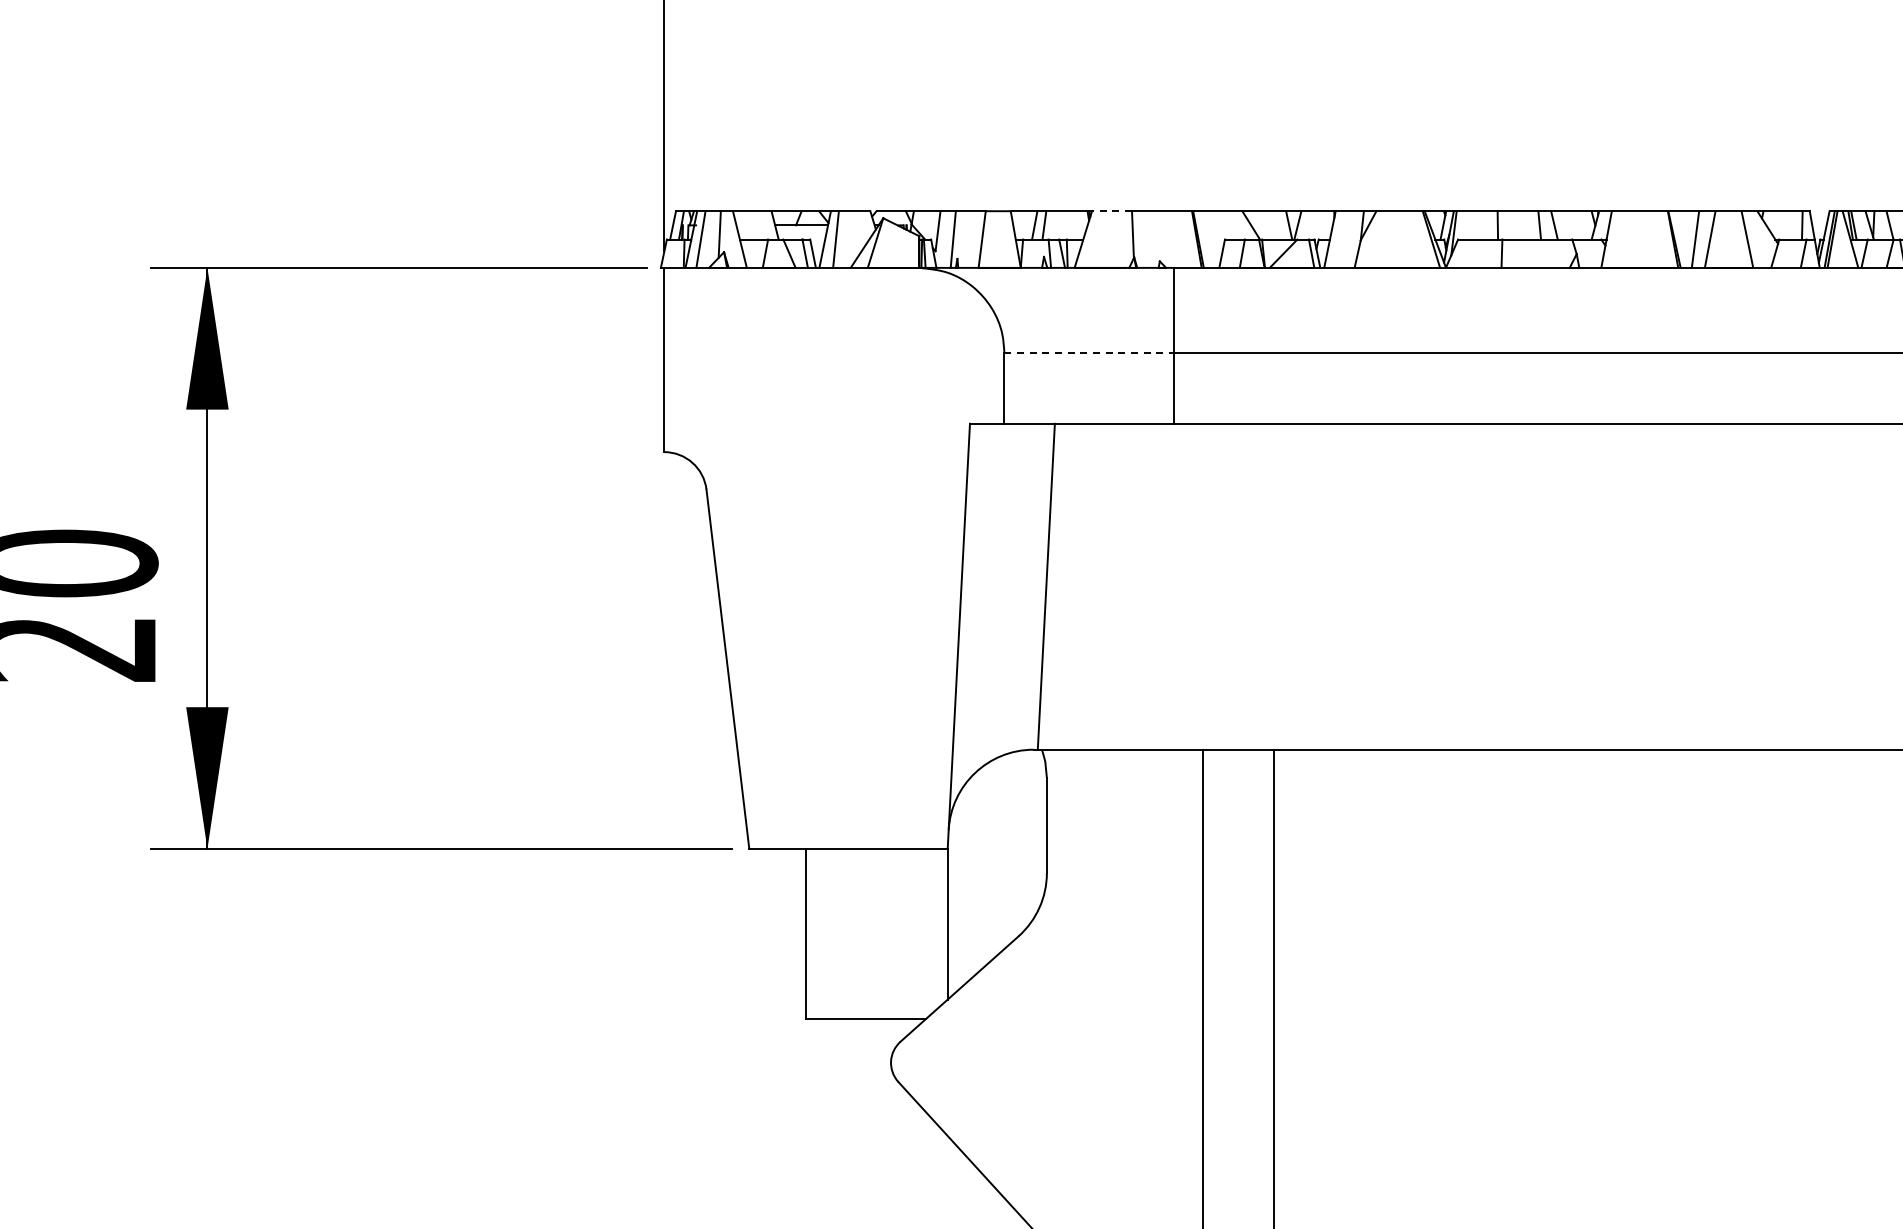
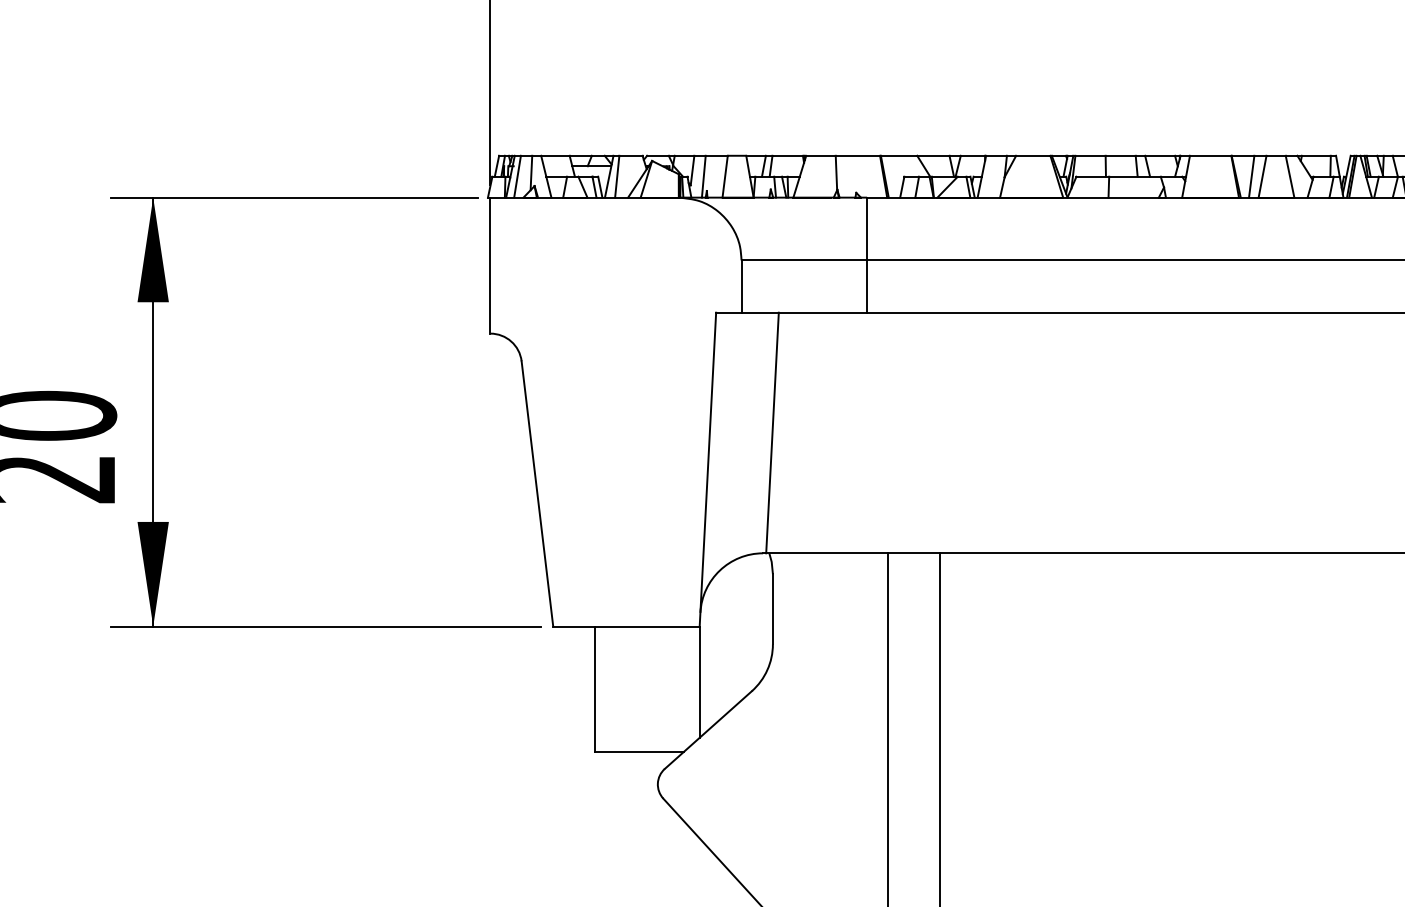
line: (1112, 211) -> (821, 156), dashed -> solid
line: (1089, 352) -> (804, 260), dashed -> solid

